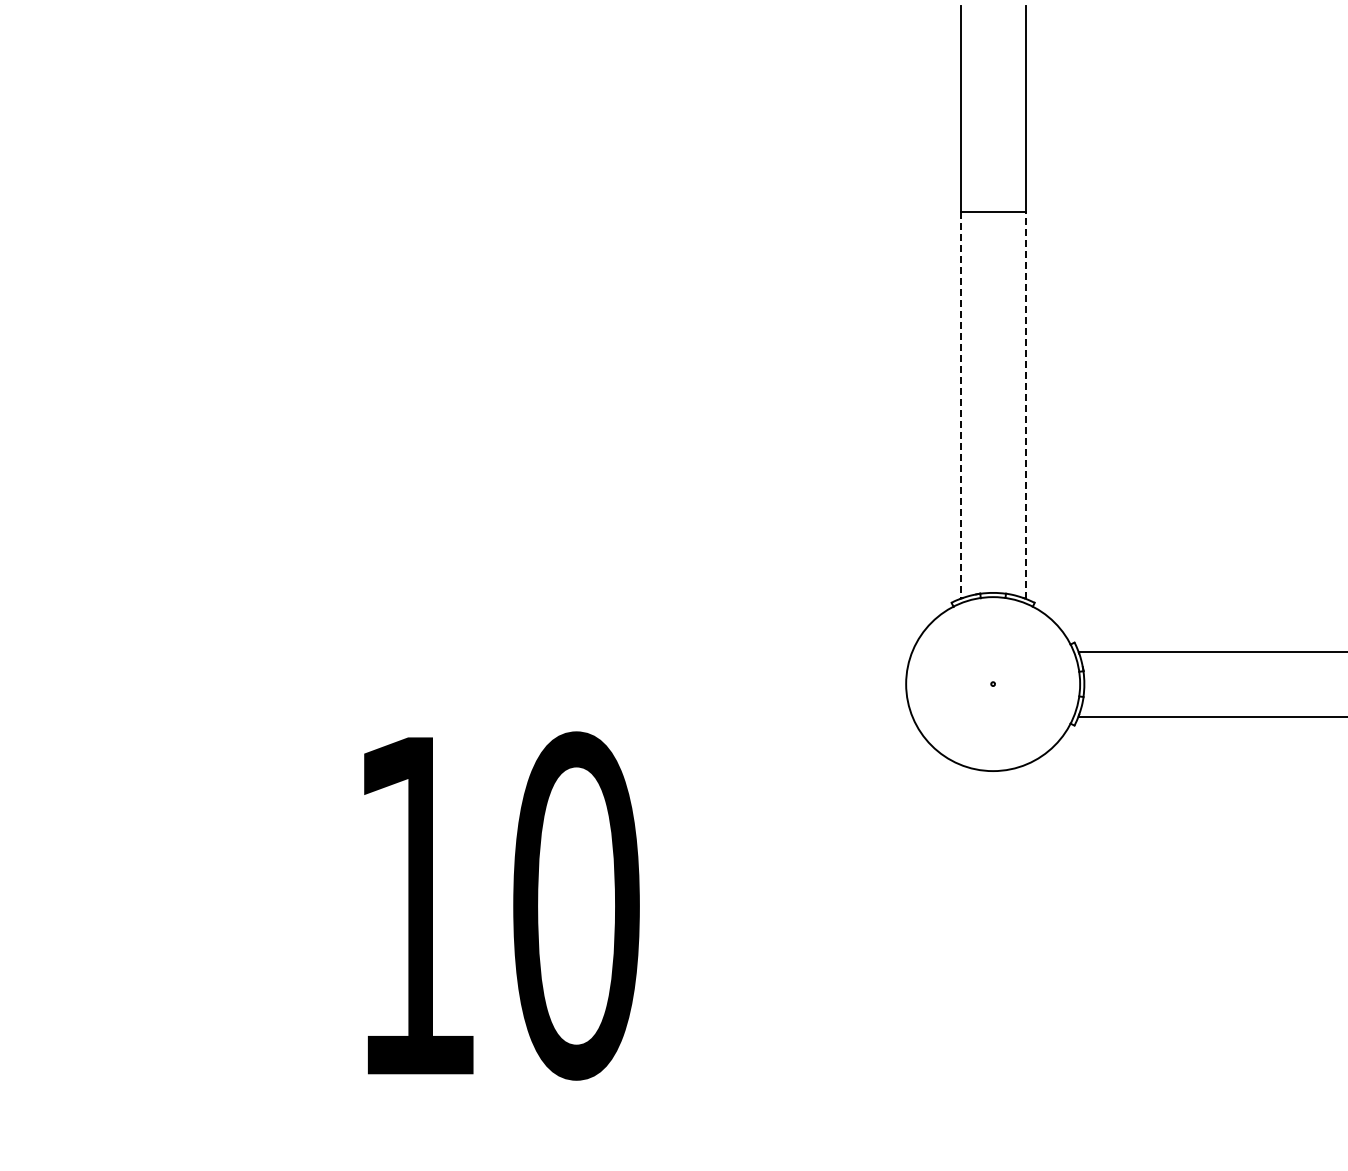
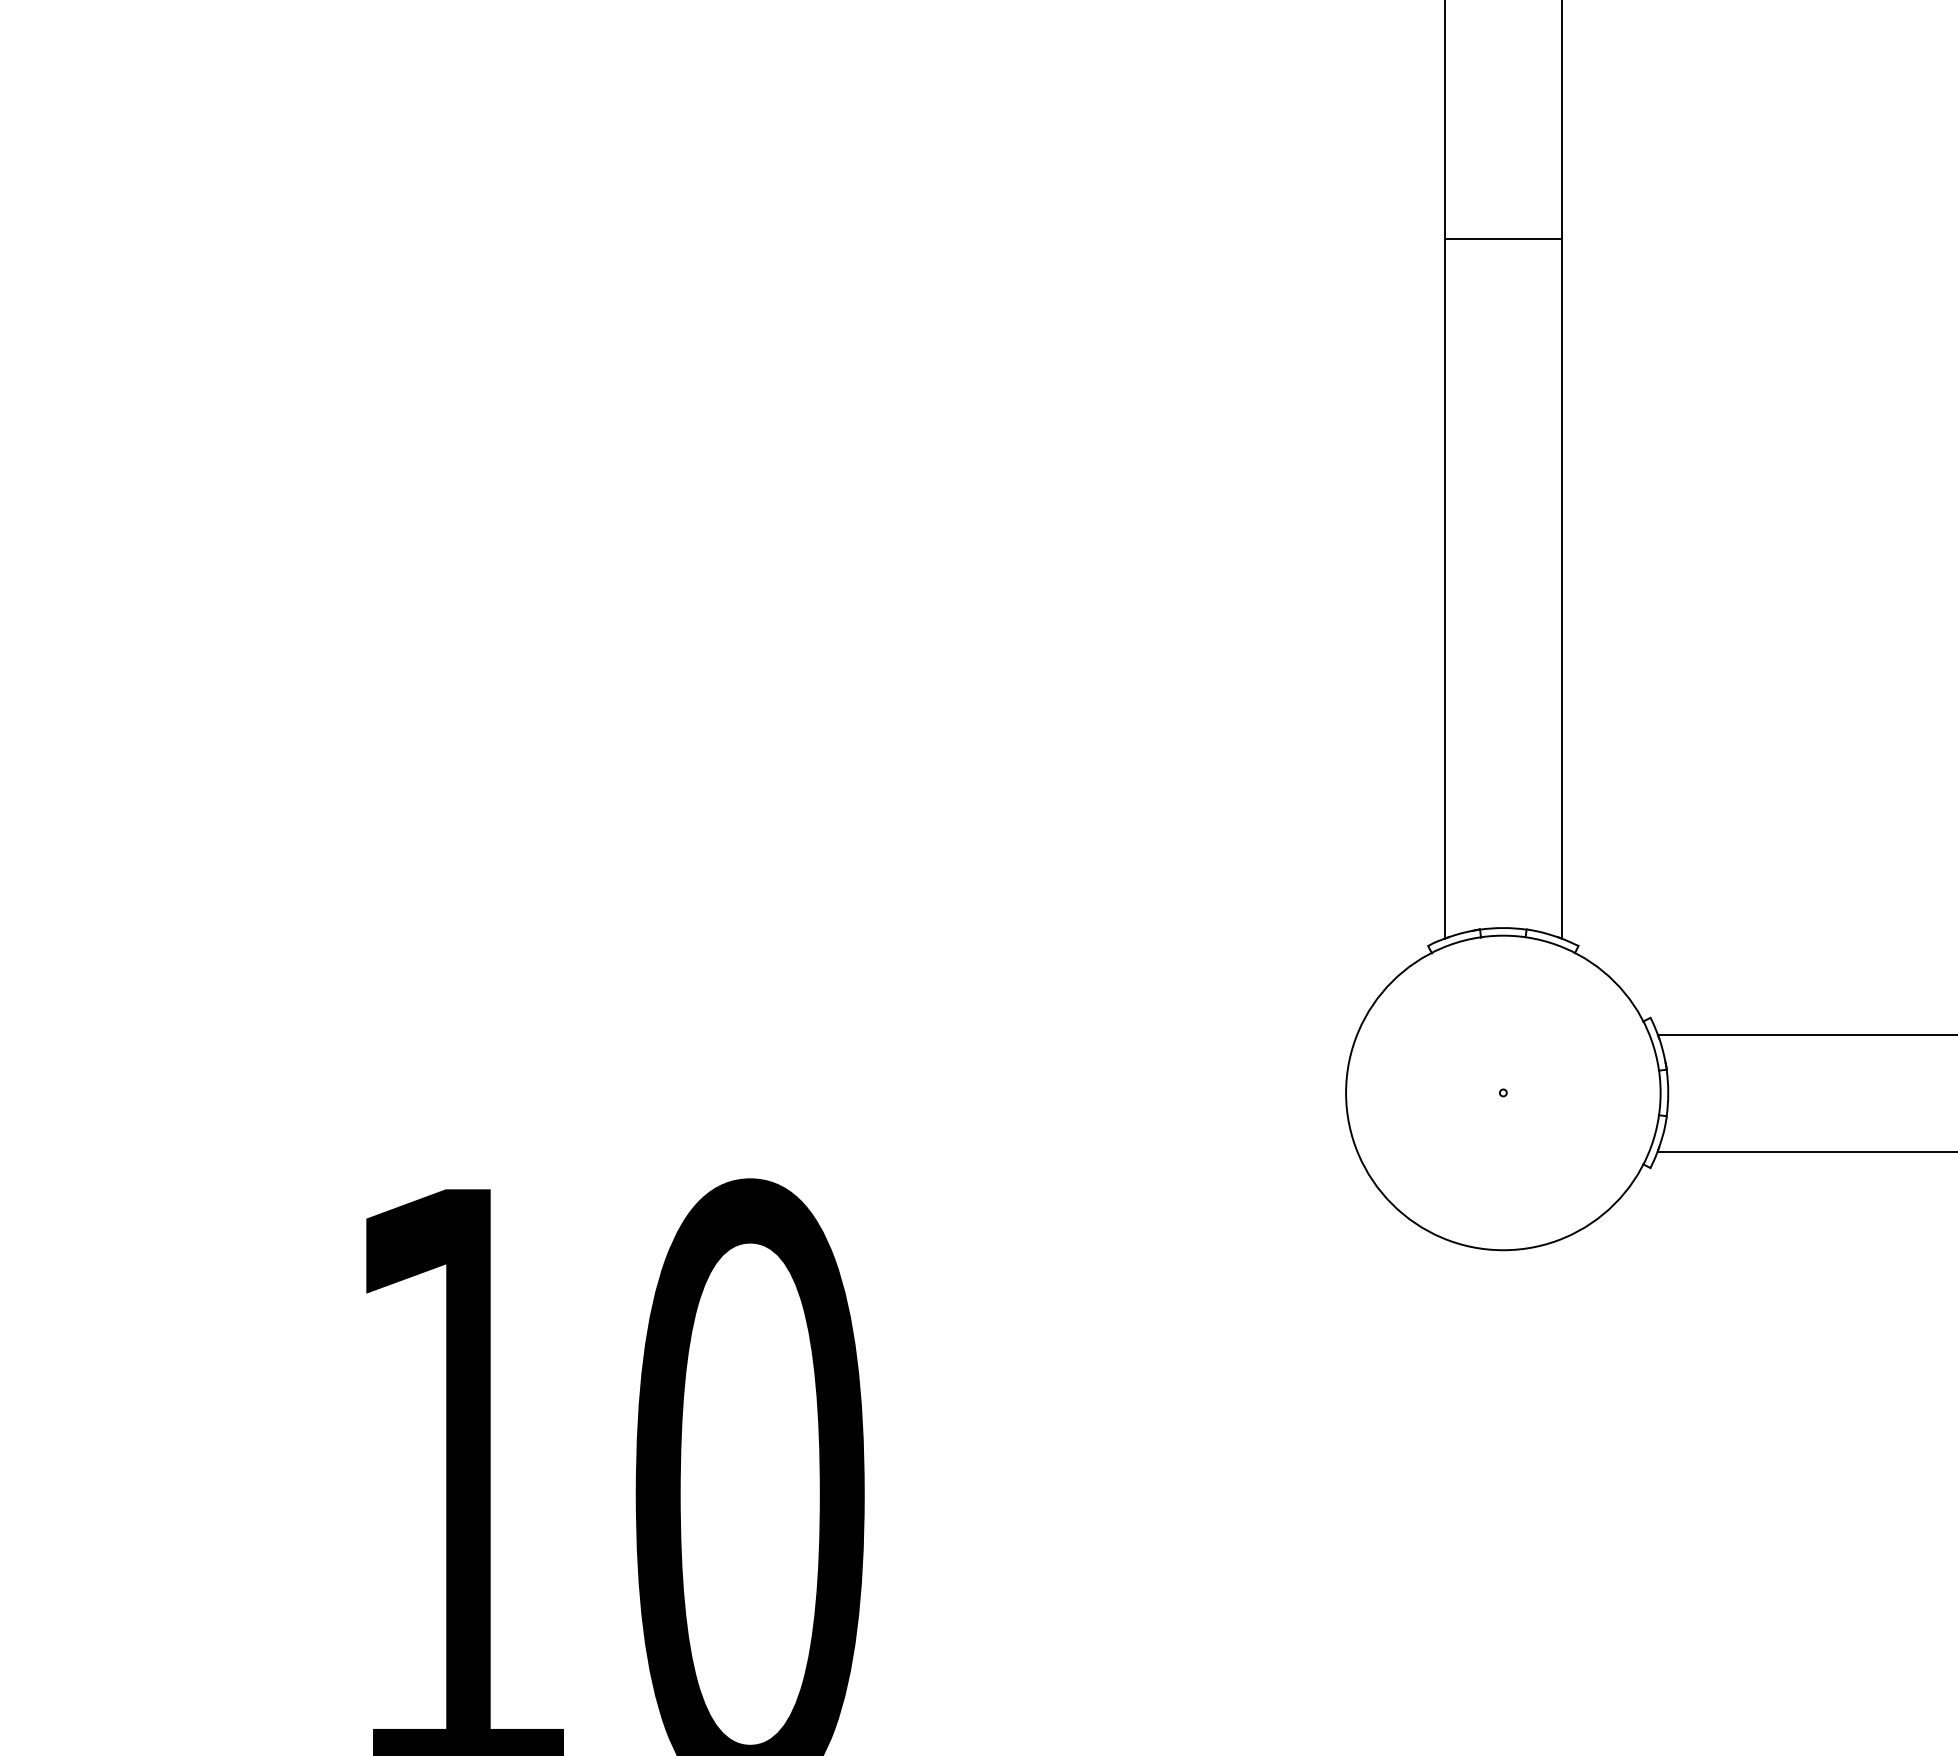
line: (1025, 404) -> (1561, 587), dashed -> solid
line: (960, 405) -> (1444, 589), dashed -> solid

